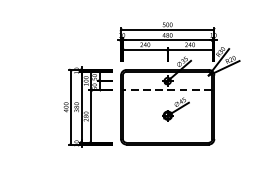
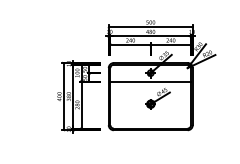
line: (167, 90) -> (150, 81), dashed -> solid

